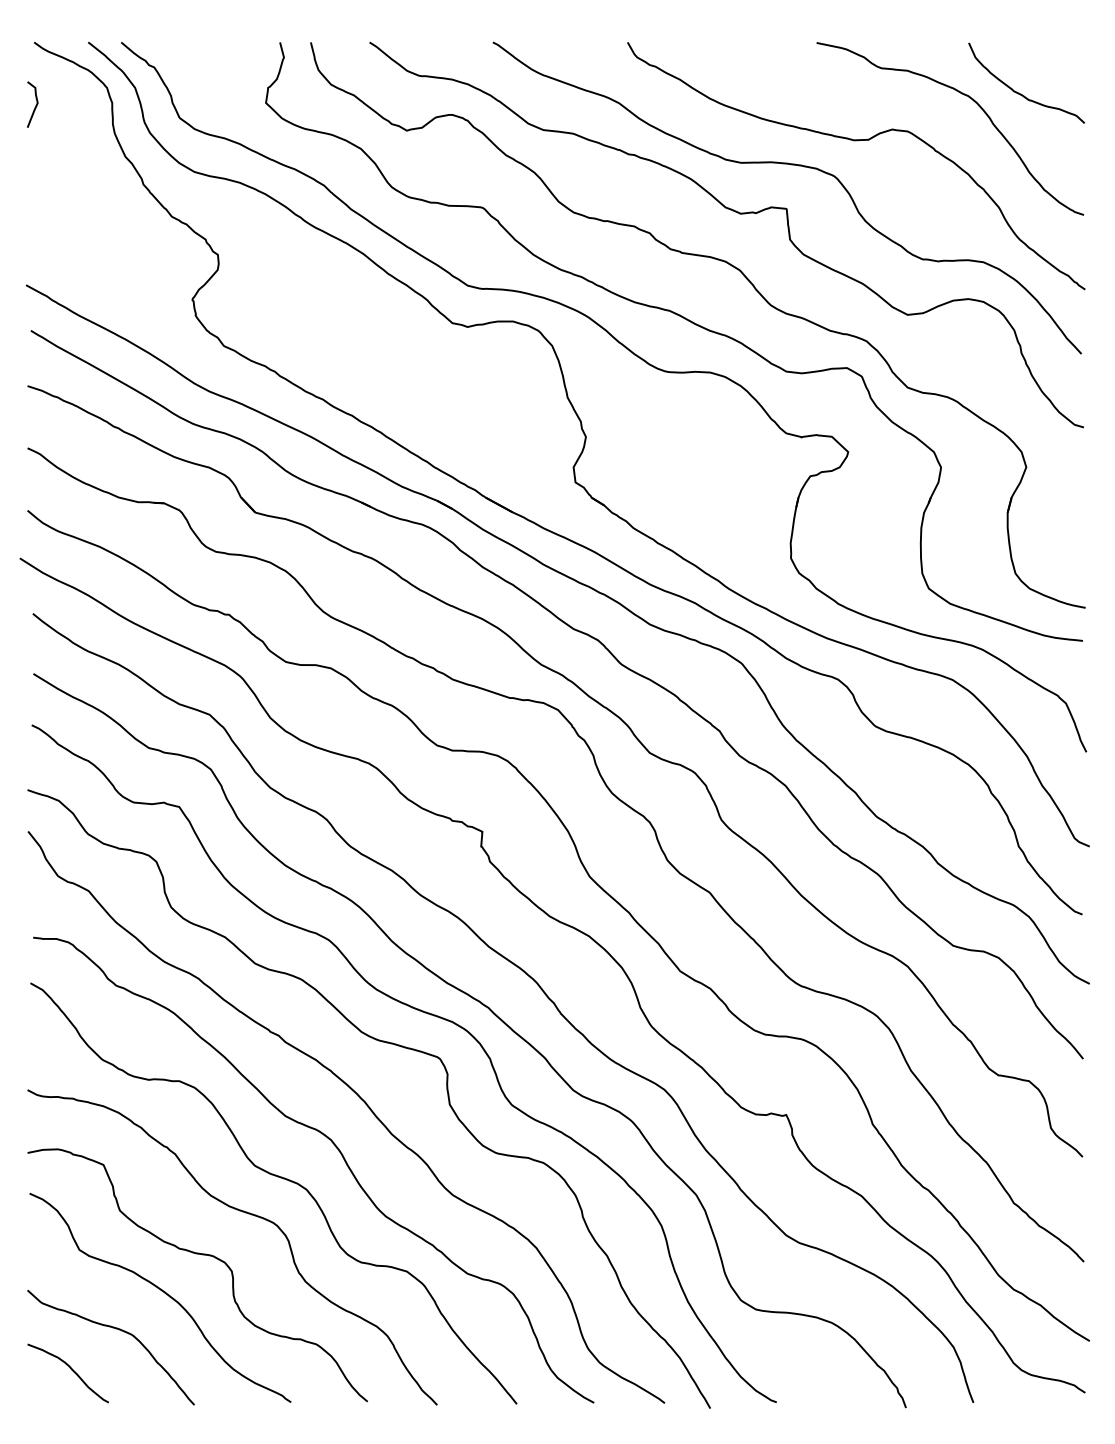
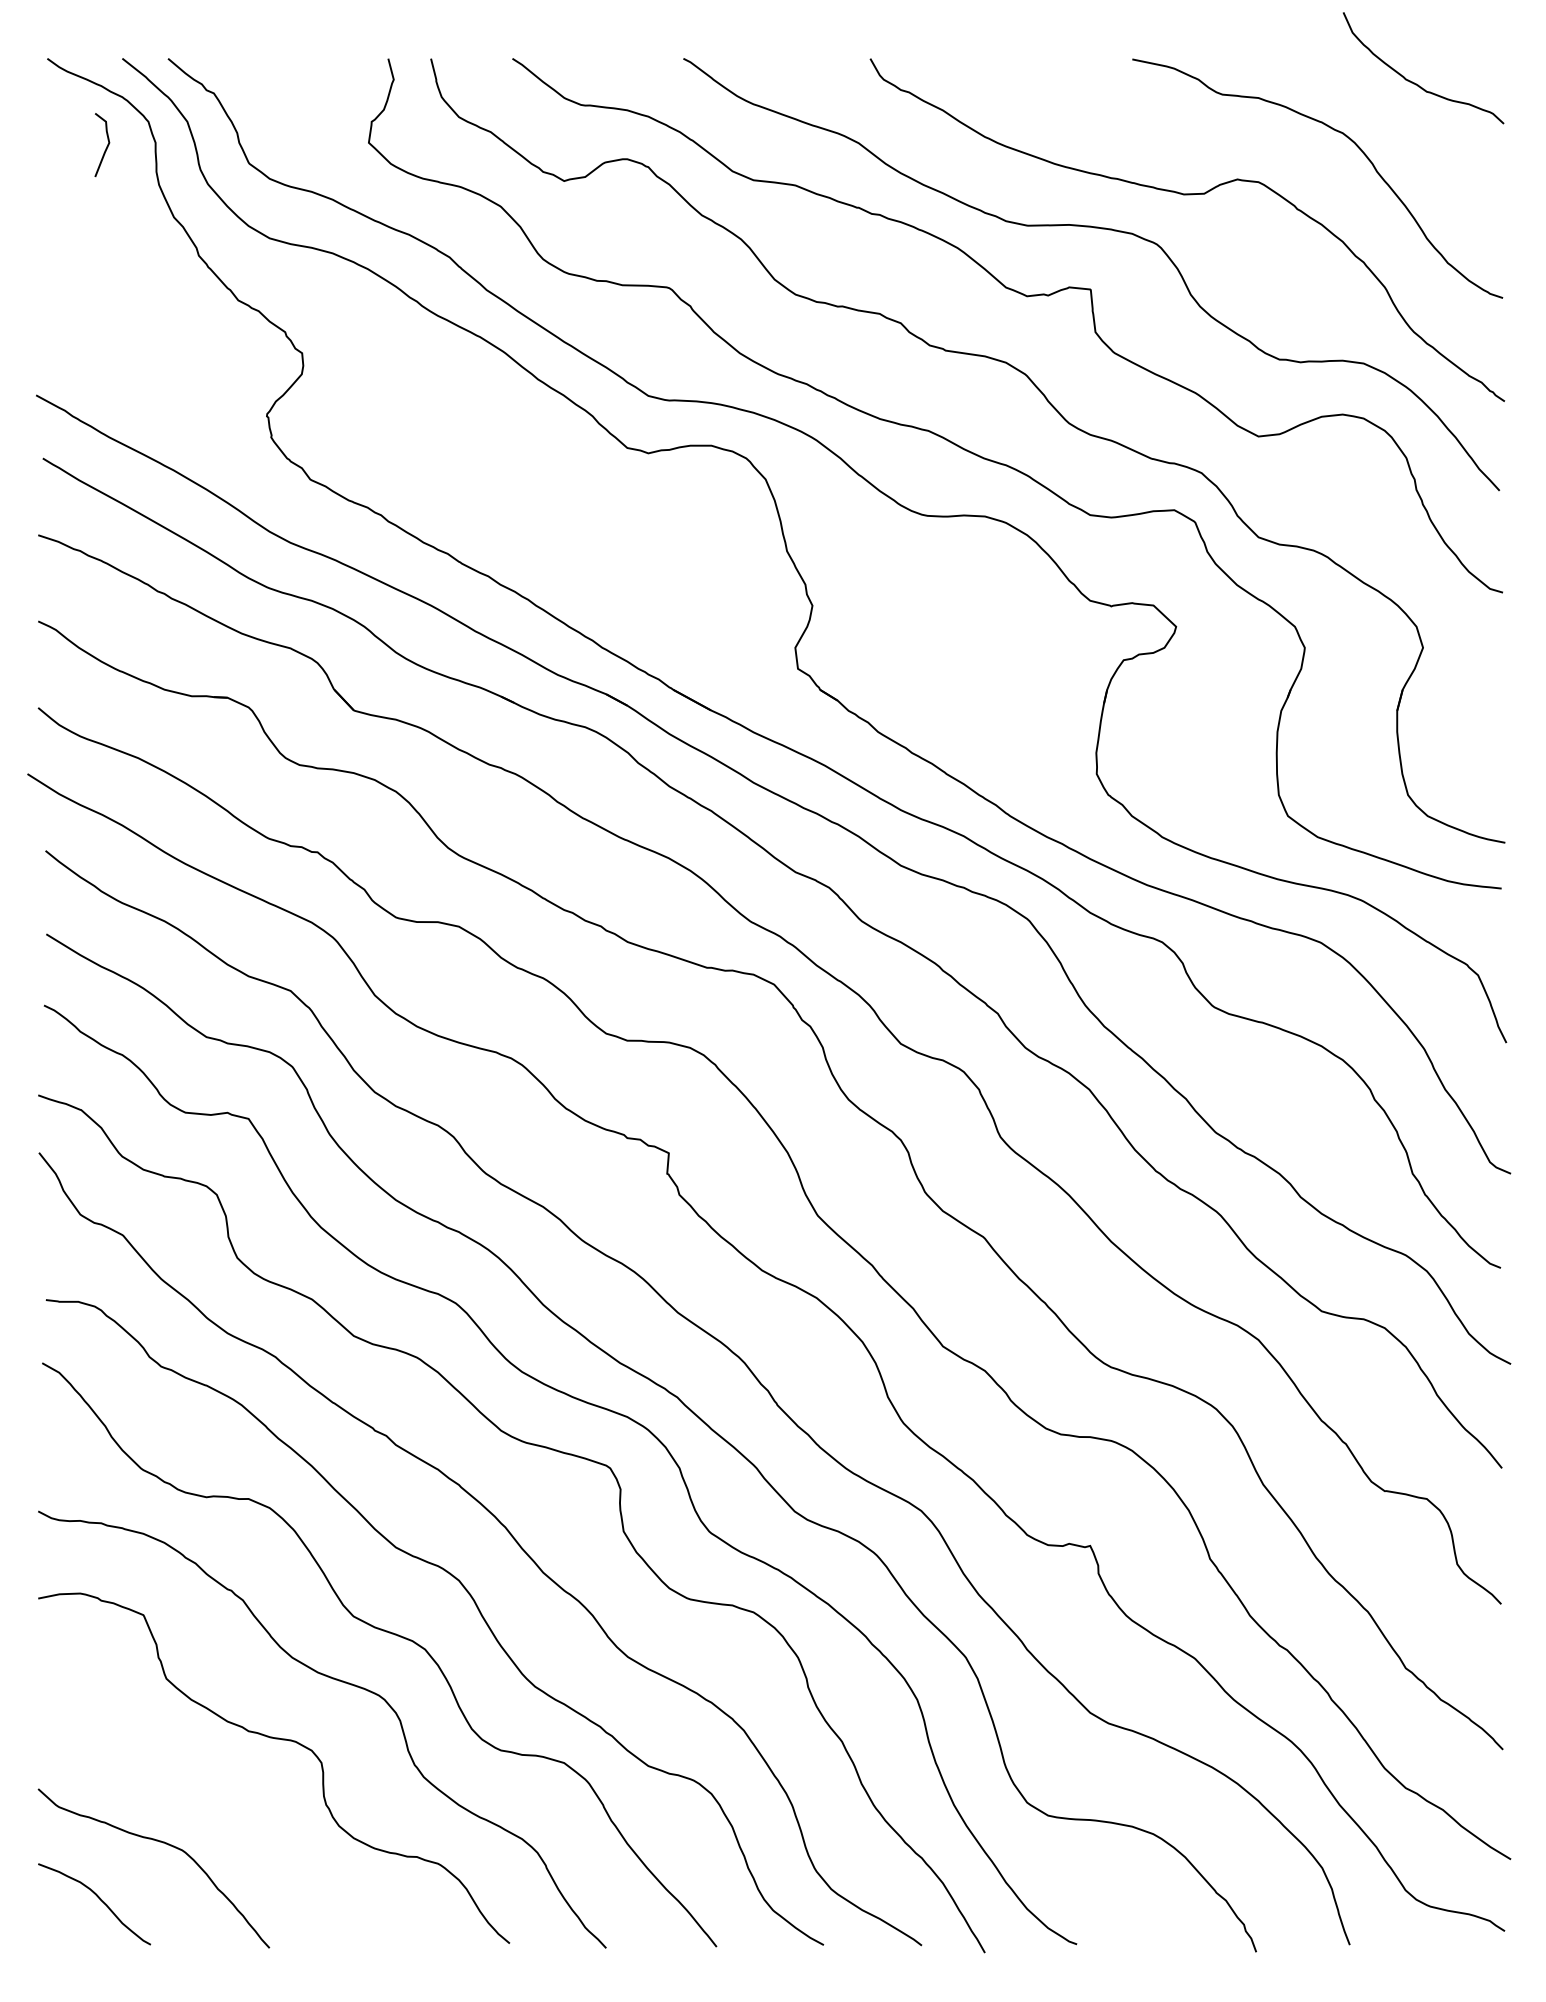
curve: (1021, 94) -> (1416, 83), moved
curve: (35, 105) -> (106, 146), moved
curve: (164, 1292) -> (227, 1792), removed

